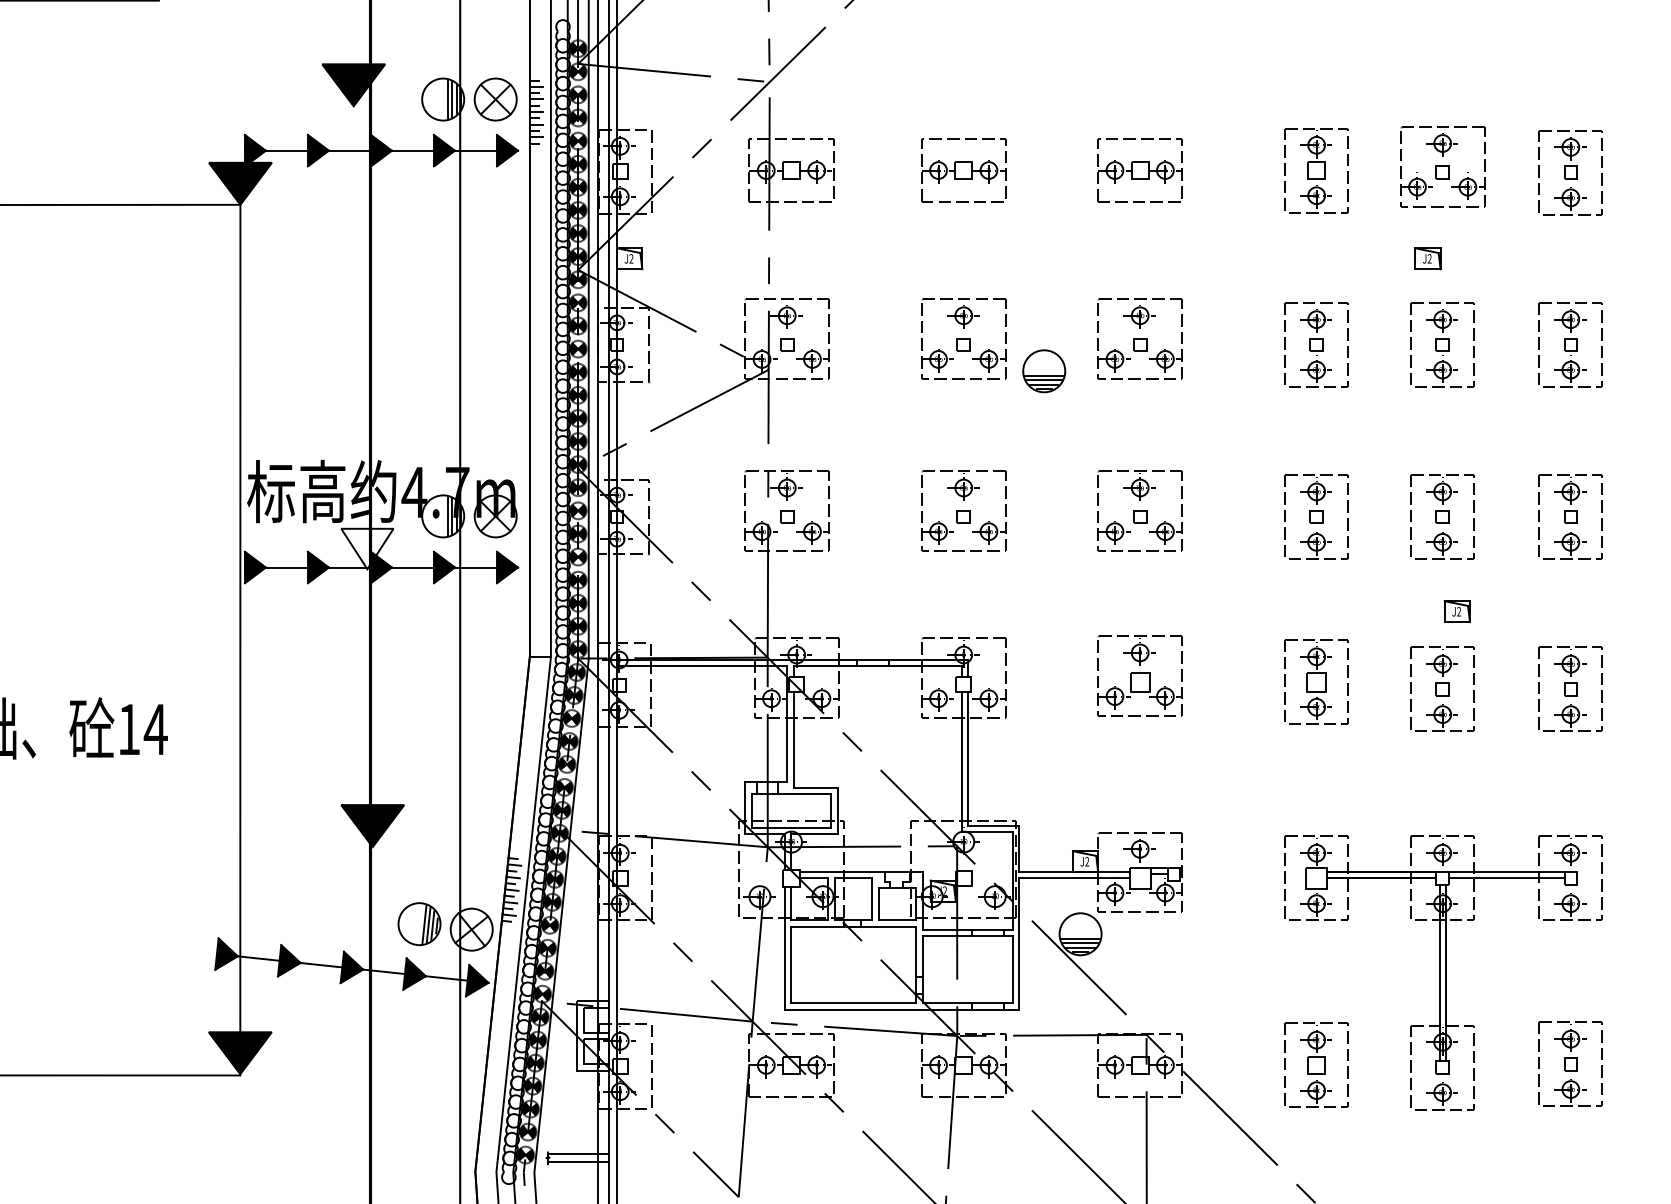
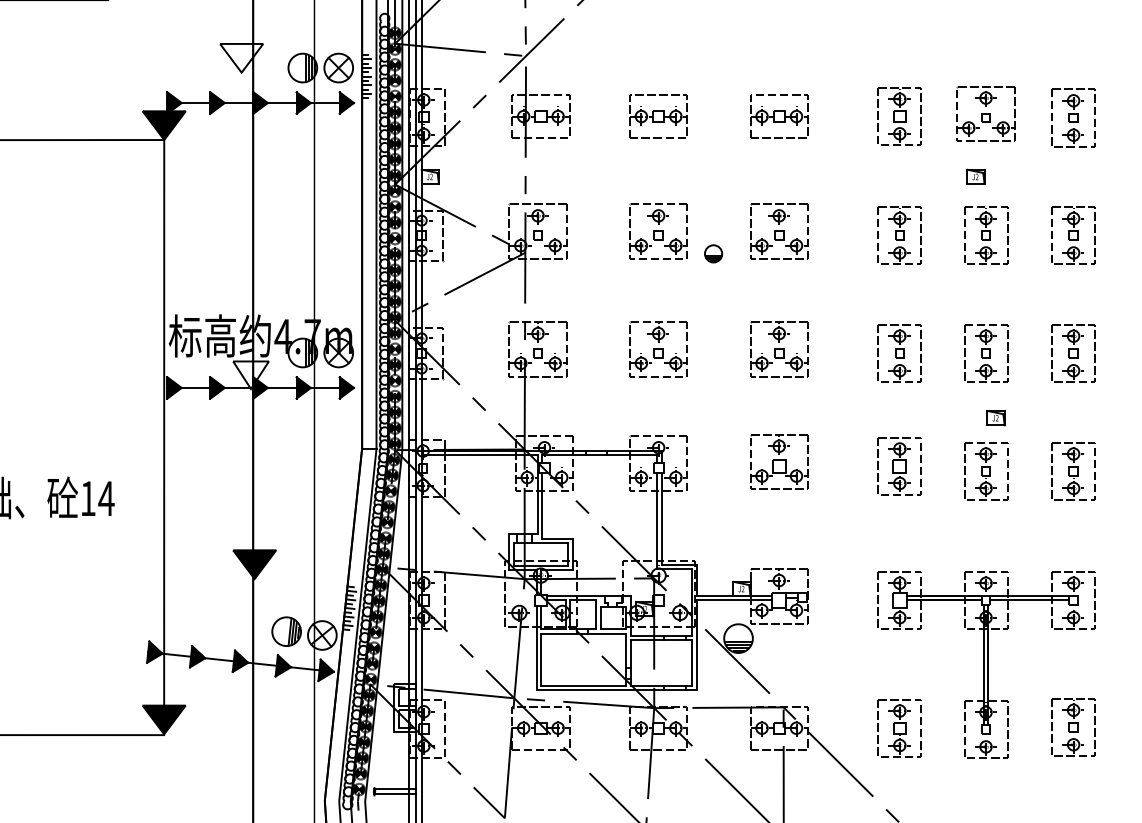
fill: (353, 84) -> (241, 57), removed
part: (1043, 370) -> (713, 253), size x0.6

